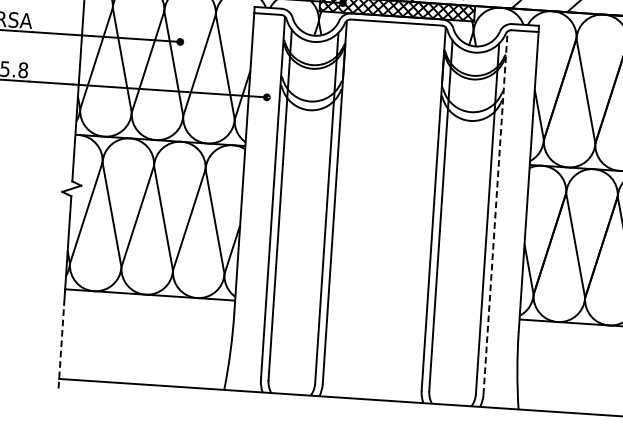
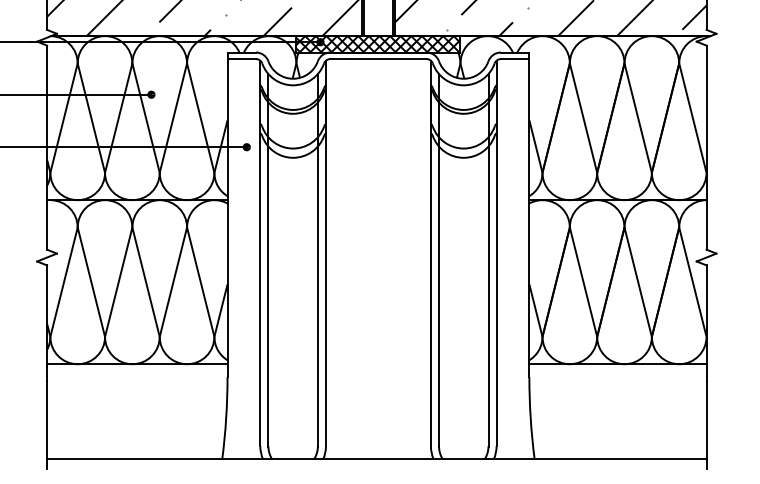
line: (495, 213) -> (496, 253), dashed -> solid
line: (61, 346) -> (47, 424), dashed -> solid

